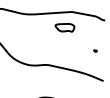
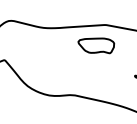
part: (64, 27) -> (95, 45), size x1.43

